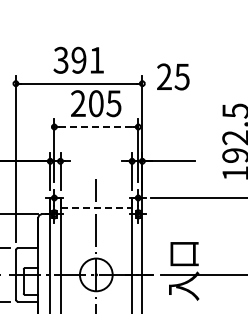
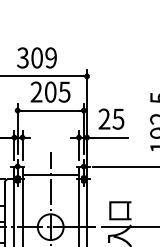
text: (87, 59) -> (43, 57), 391 -> 309
text: (173, 76) -> (111, 118), moved
line: (96, 127) -> (50, 110), dashed -> solid
line: (96, 208) -> (50, 174), dashed -> solid

